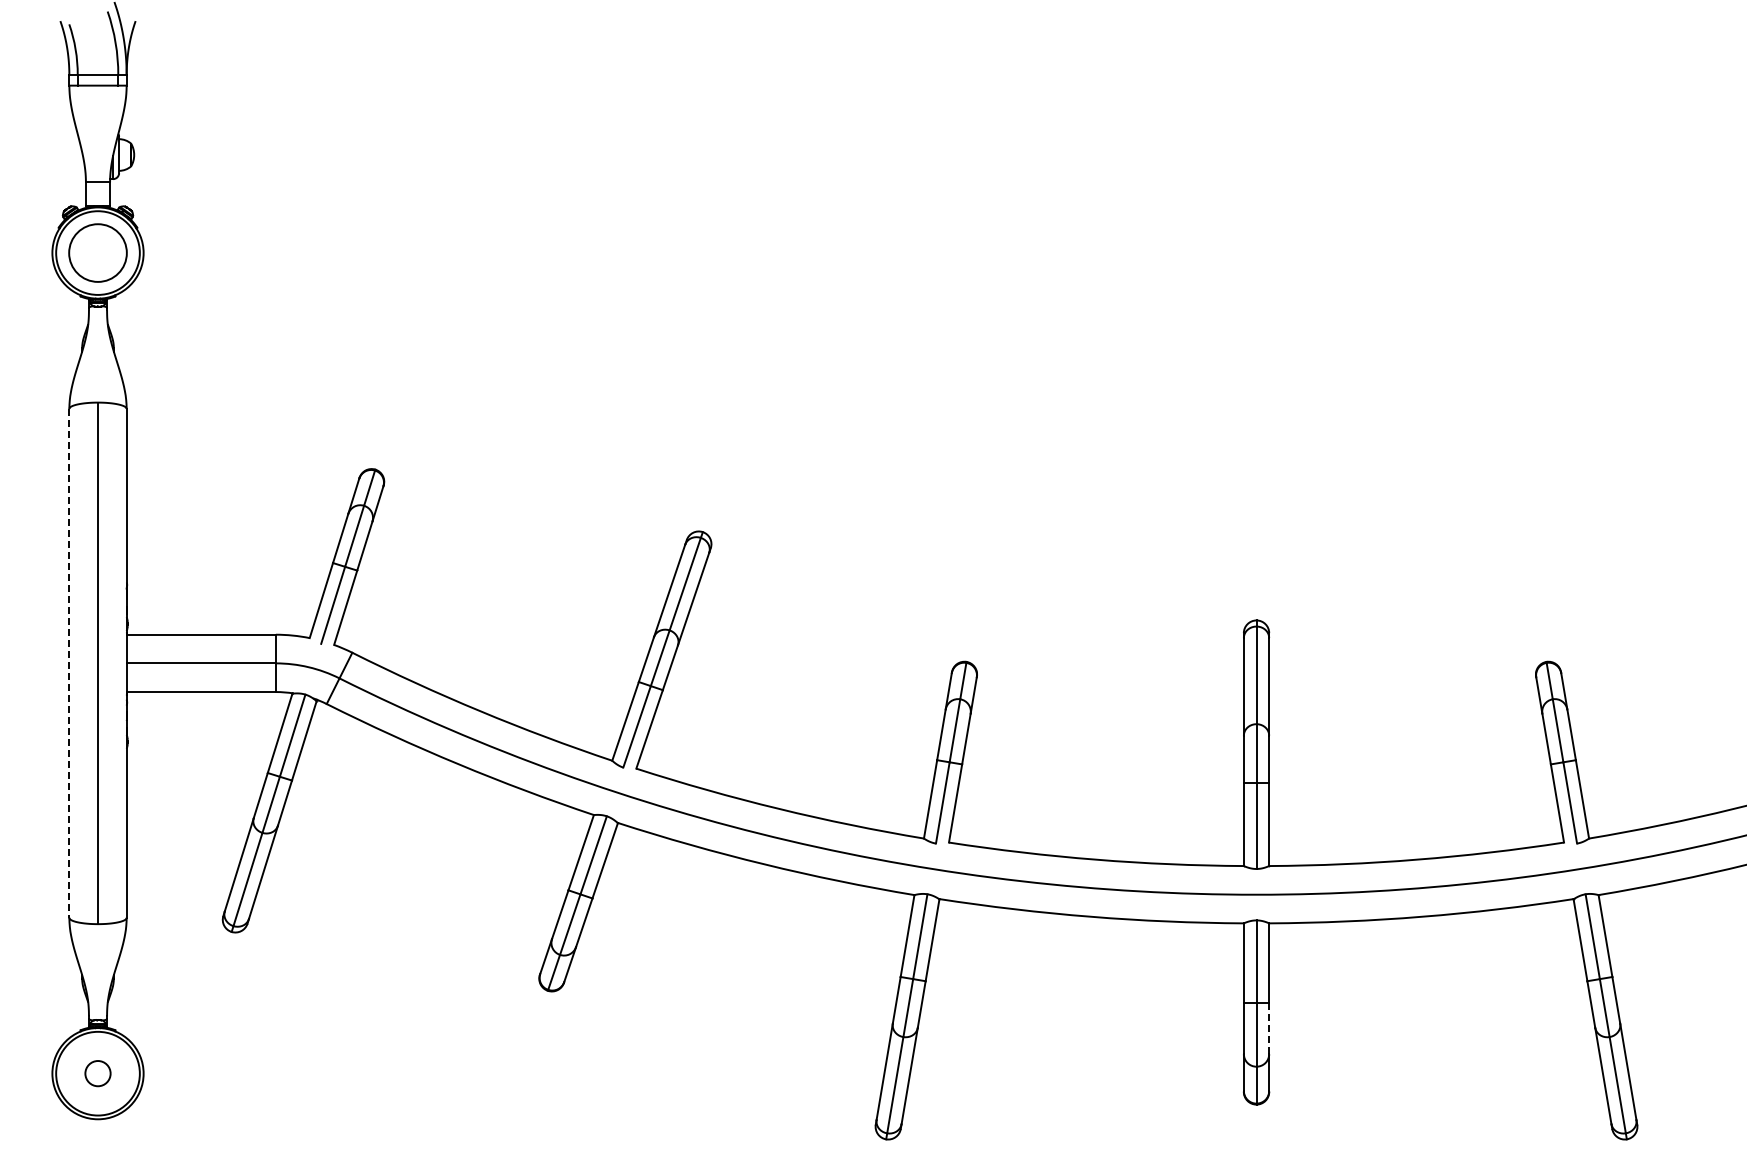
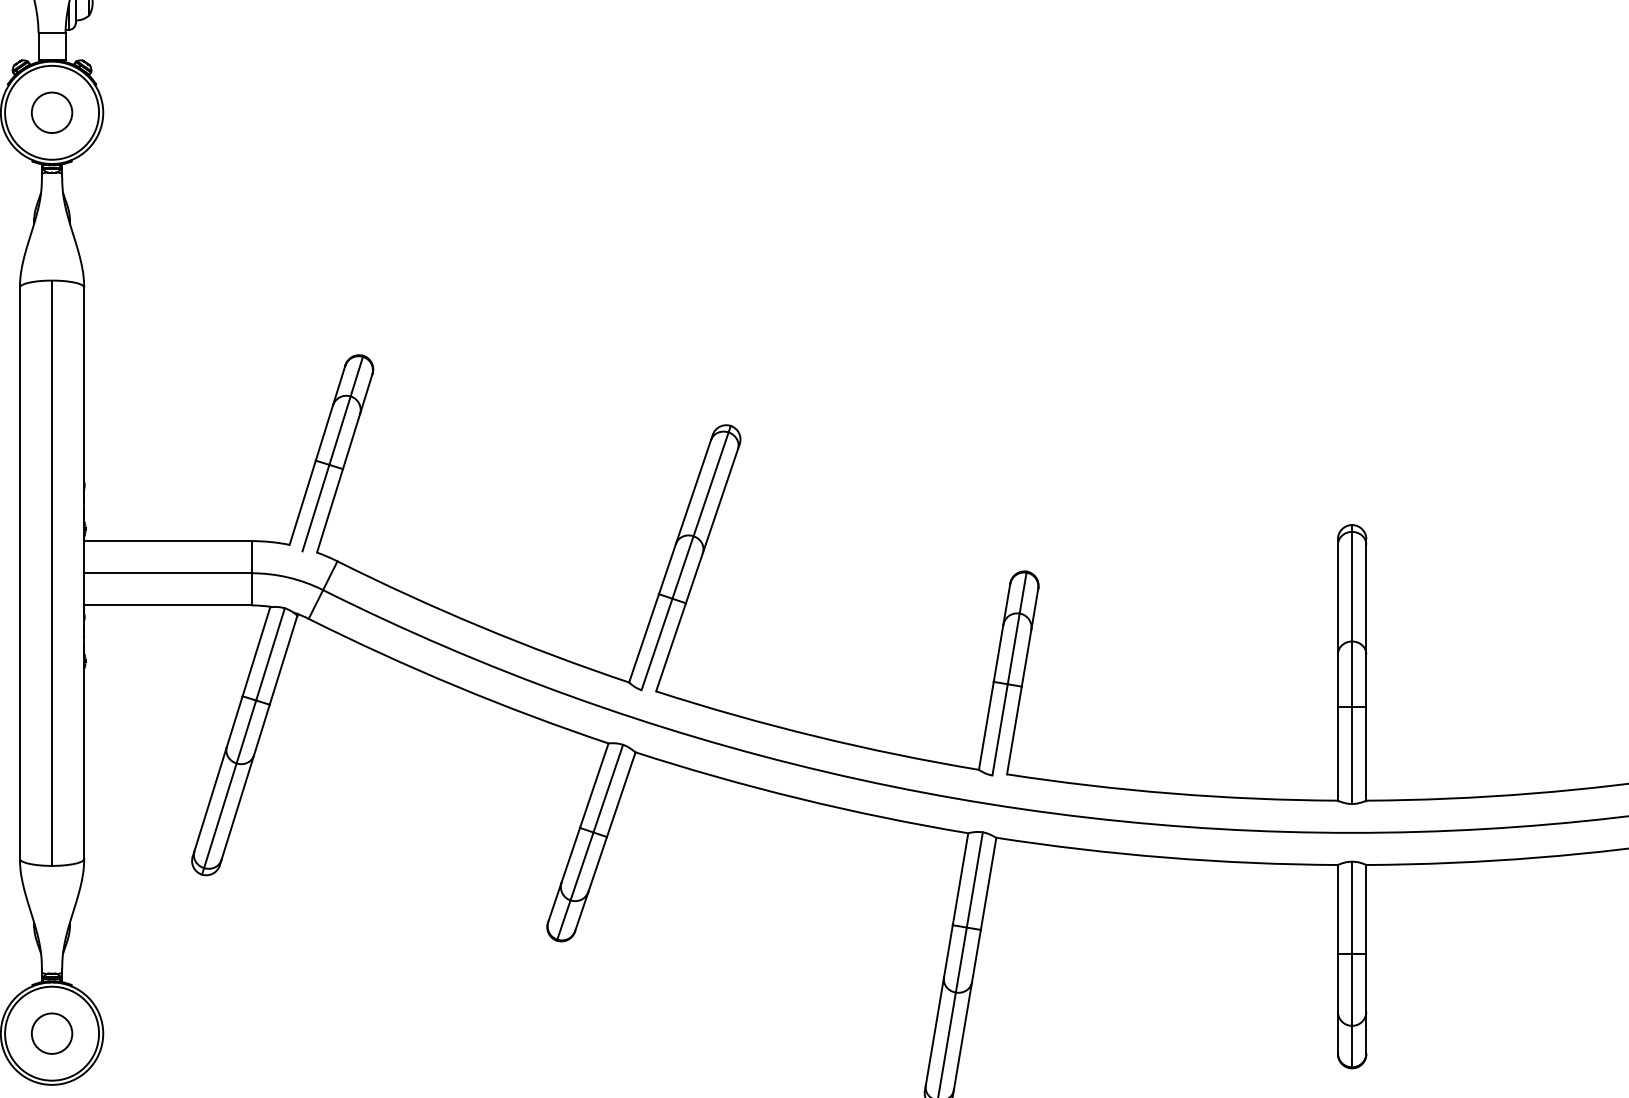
circle: (97, 253) -> (51, 113), size x0.62
line: (69, 663) -> (20, 573), dashed -> solid
line: (1269, 1028) -> (1366, 982), dashed -> solid
circle: (97, 1073) -> (51, 1033), size x1.43

